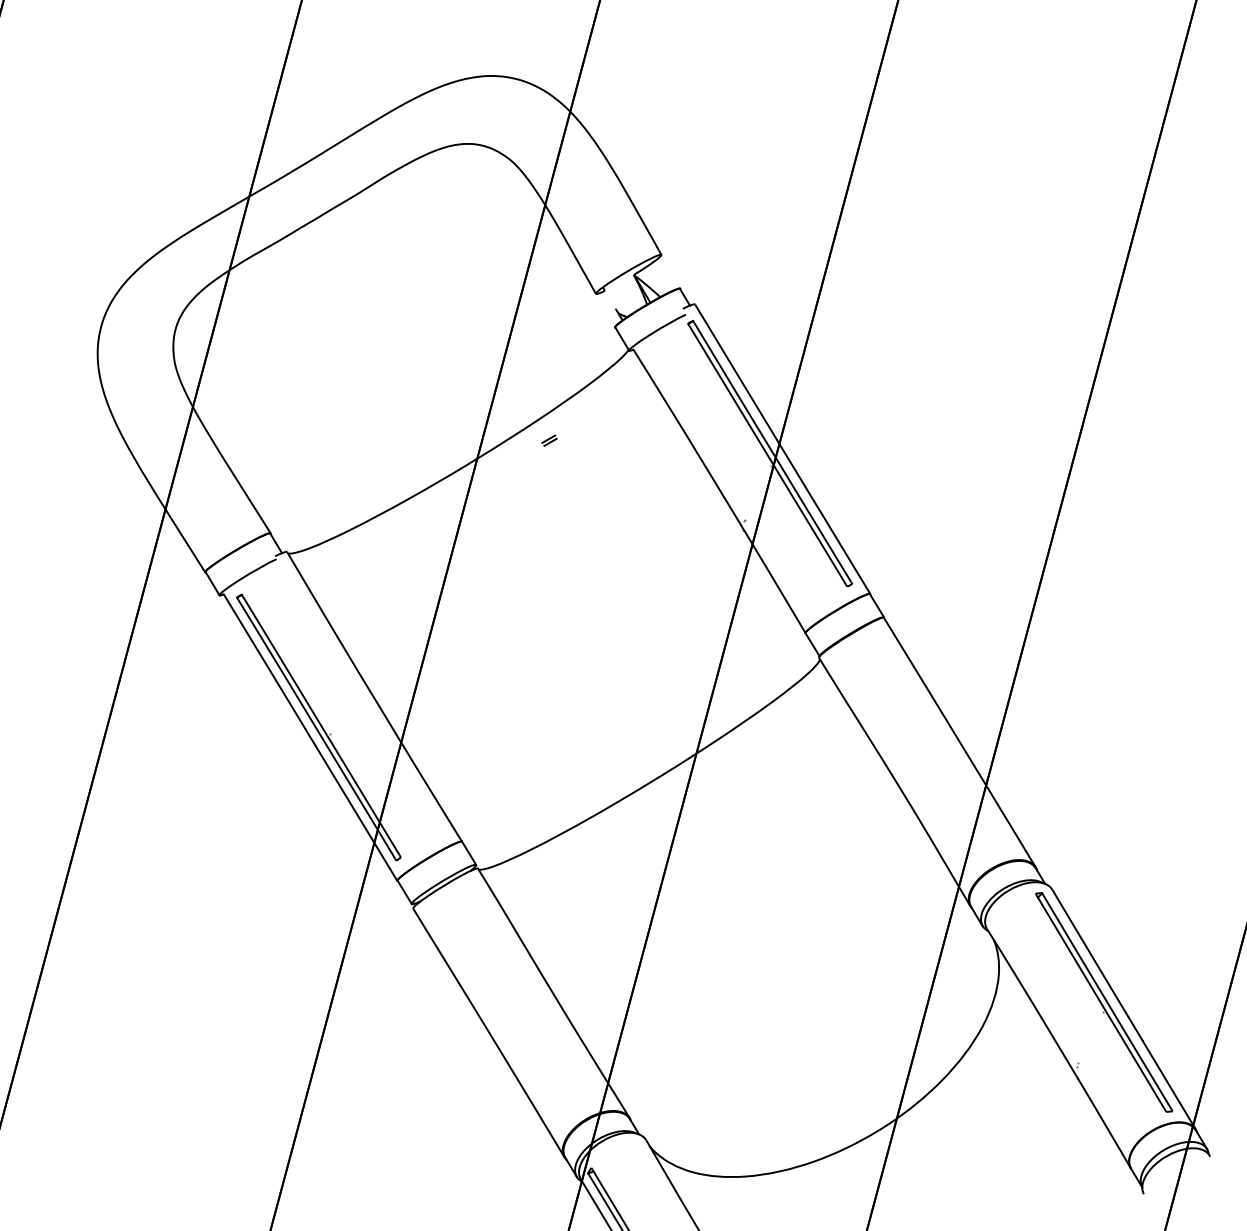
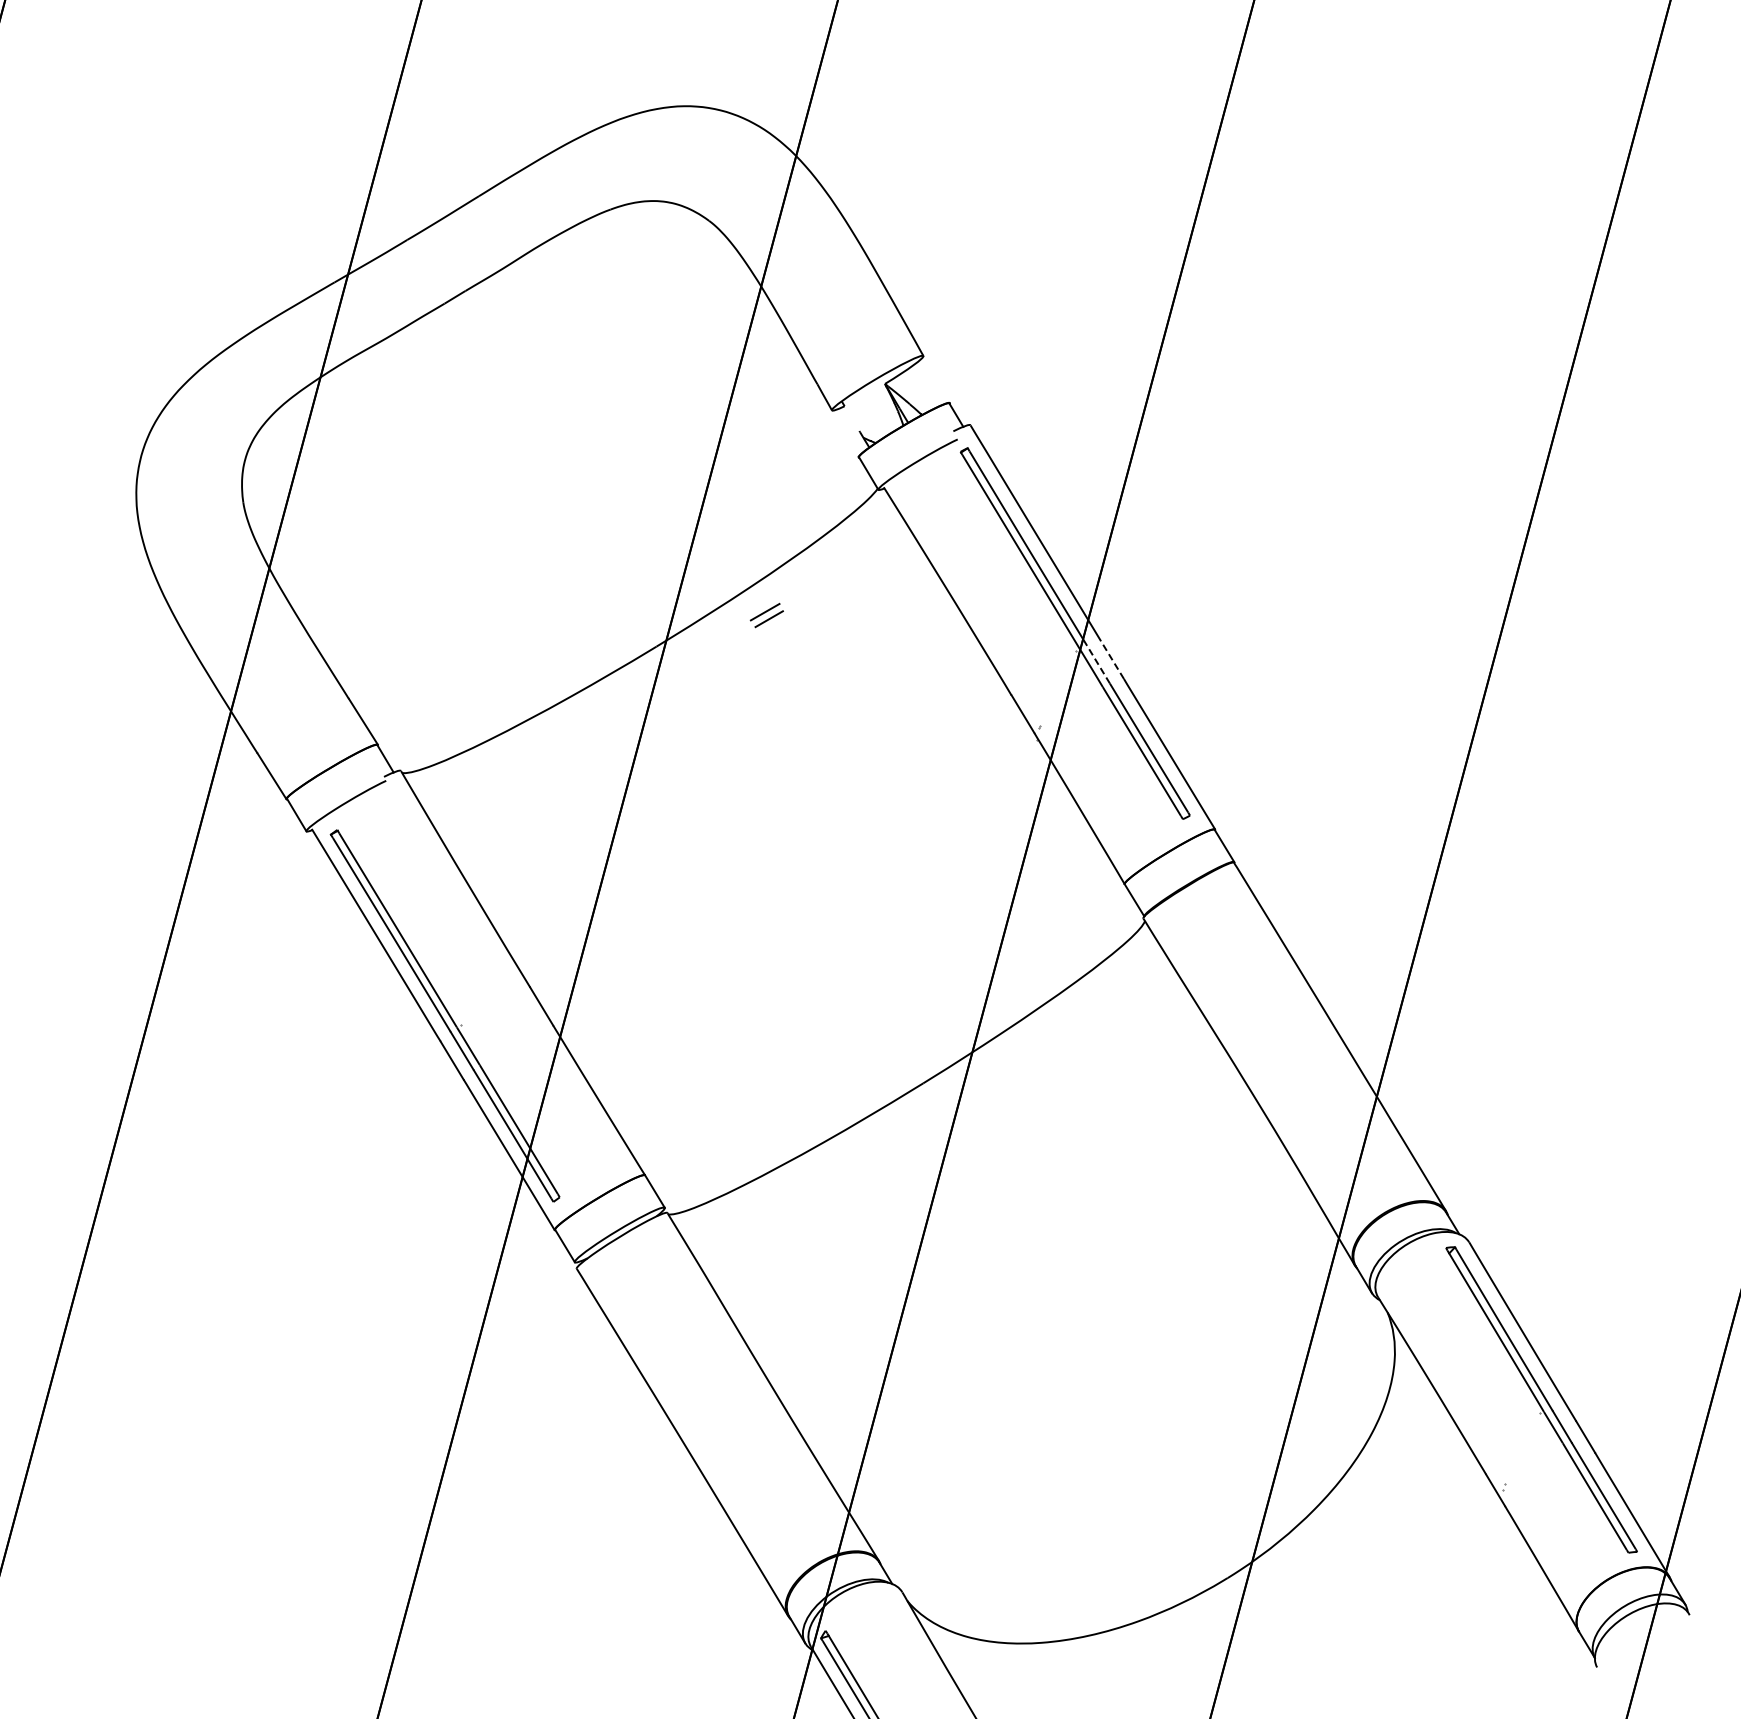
part: (549, 440) -> (767, 615), size x1.6
line: (796, 472) -> (1112, 659), solid -> dashed
line: (786, 475) -> (1098, 664), solid -> dashed

